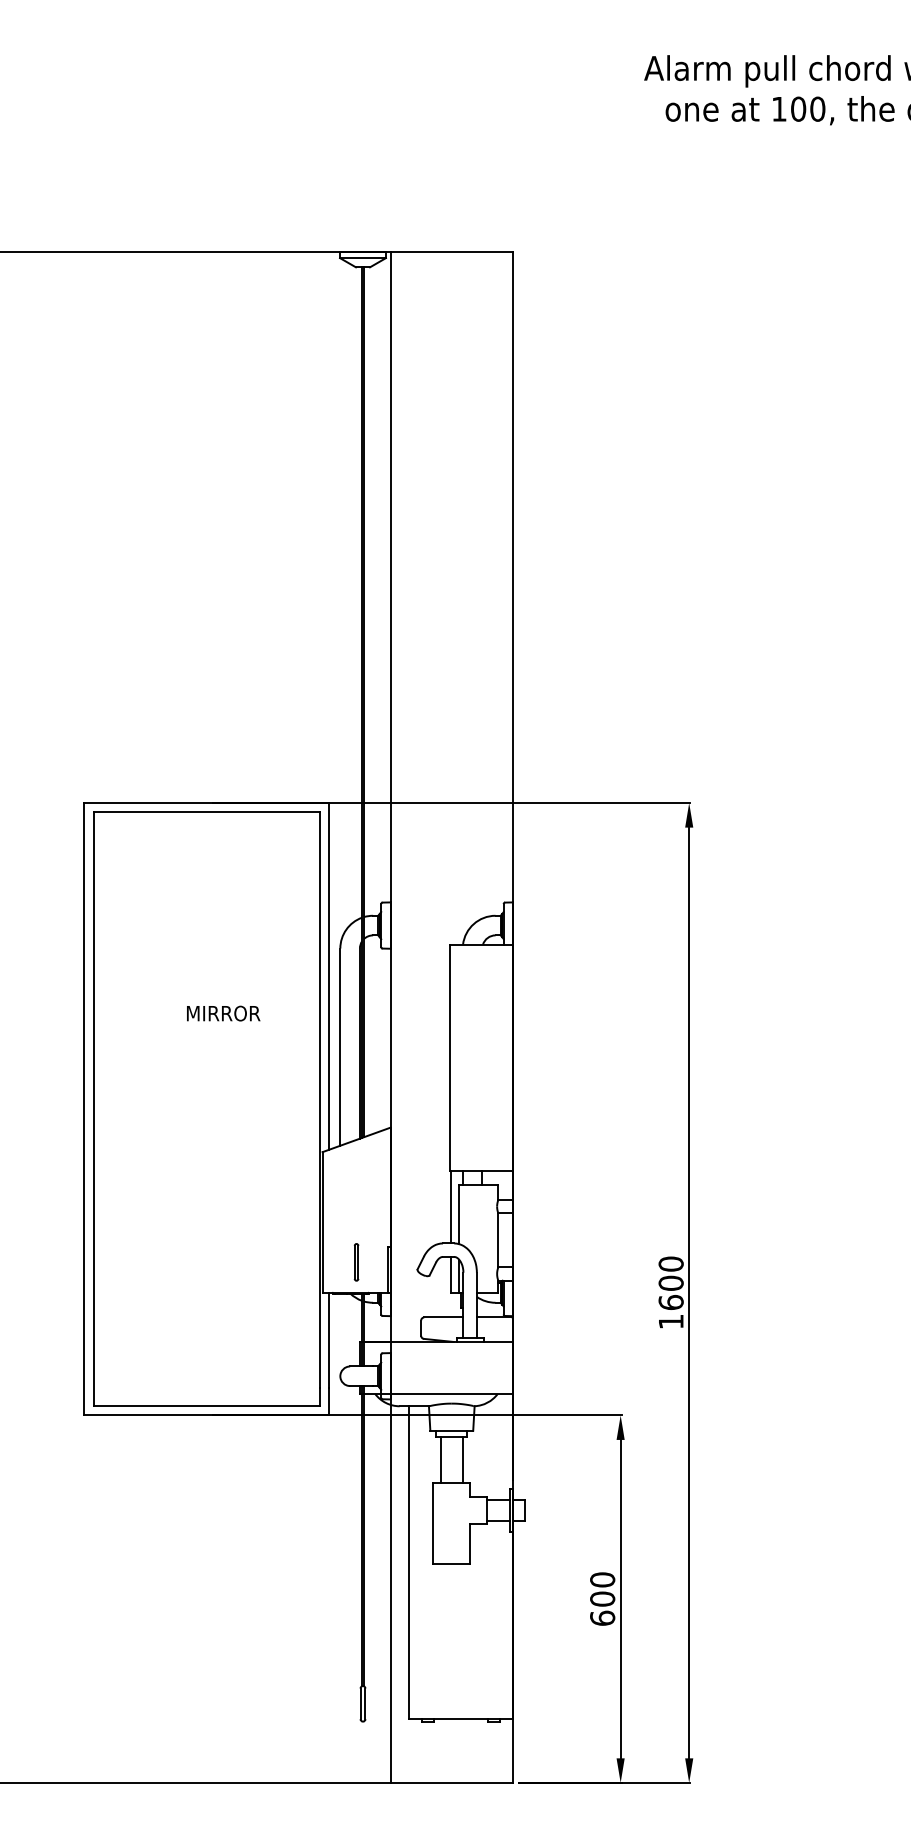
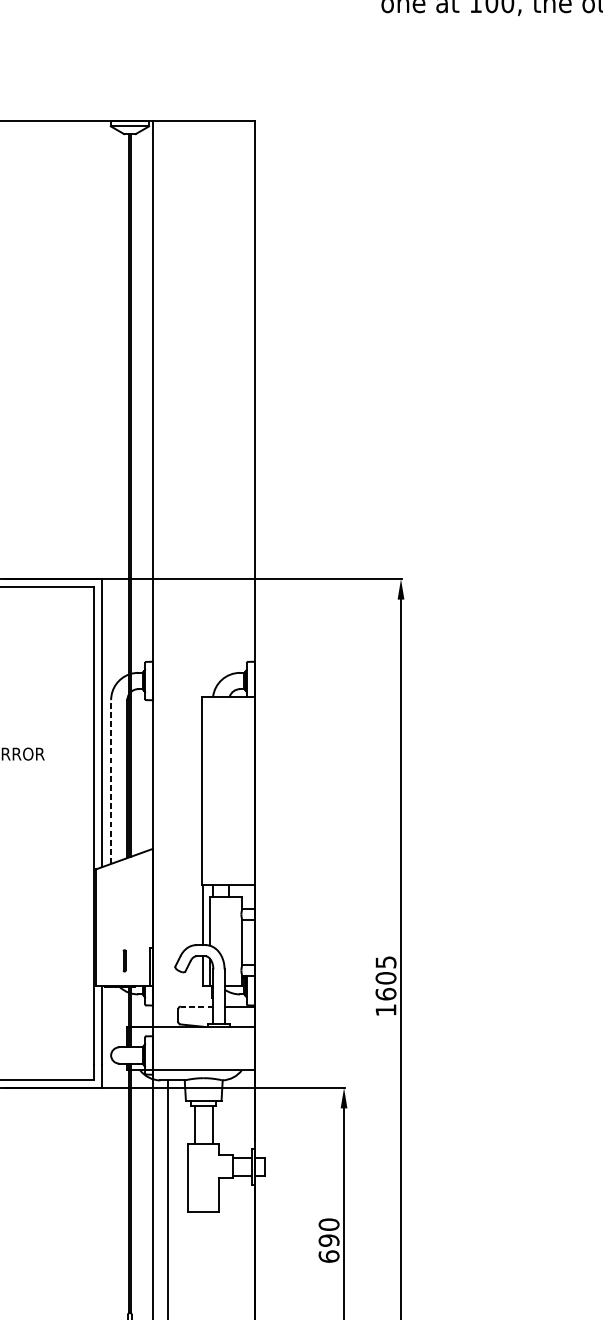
line: (340, 1047) -> (111, 782), solid -> dashed
part: (356, 1262) -> (124, 960), size x0.7
text: (670, 1263) -> (385, 961), 1600 -> 1605
line: (443, 1317) -> (196, 1006), solid -> dashed
text: (602, 1598) -> (328, 1240), 600 -> 690

